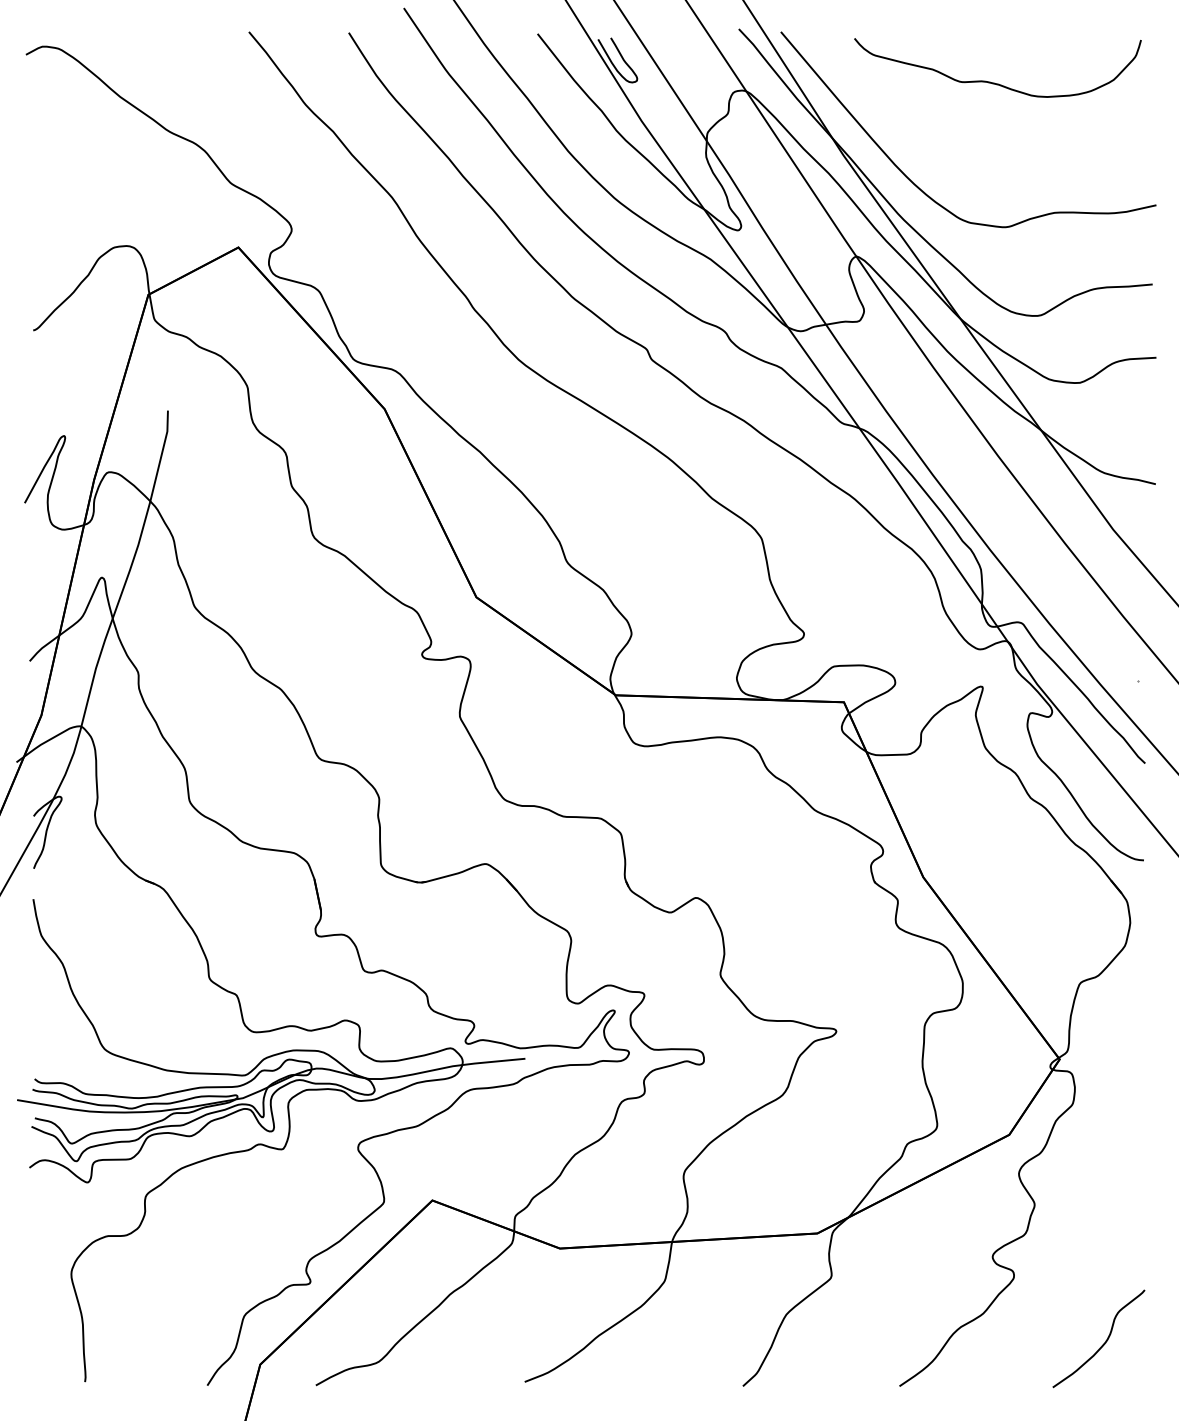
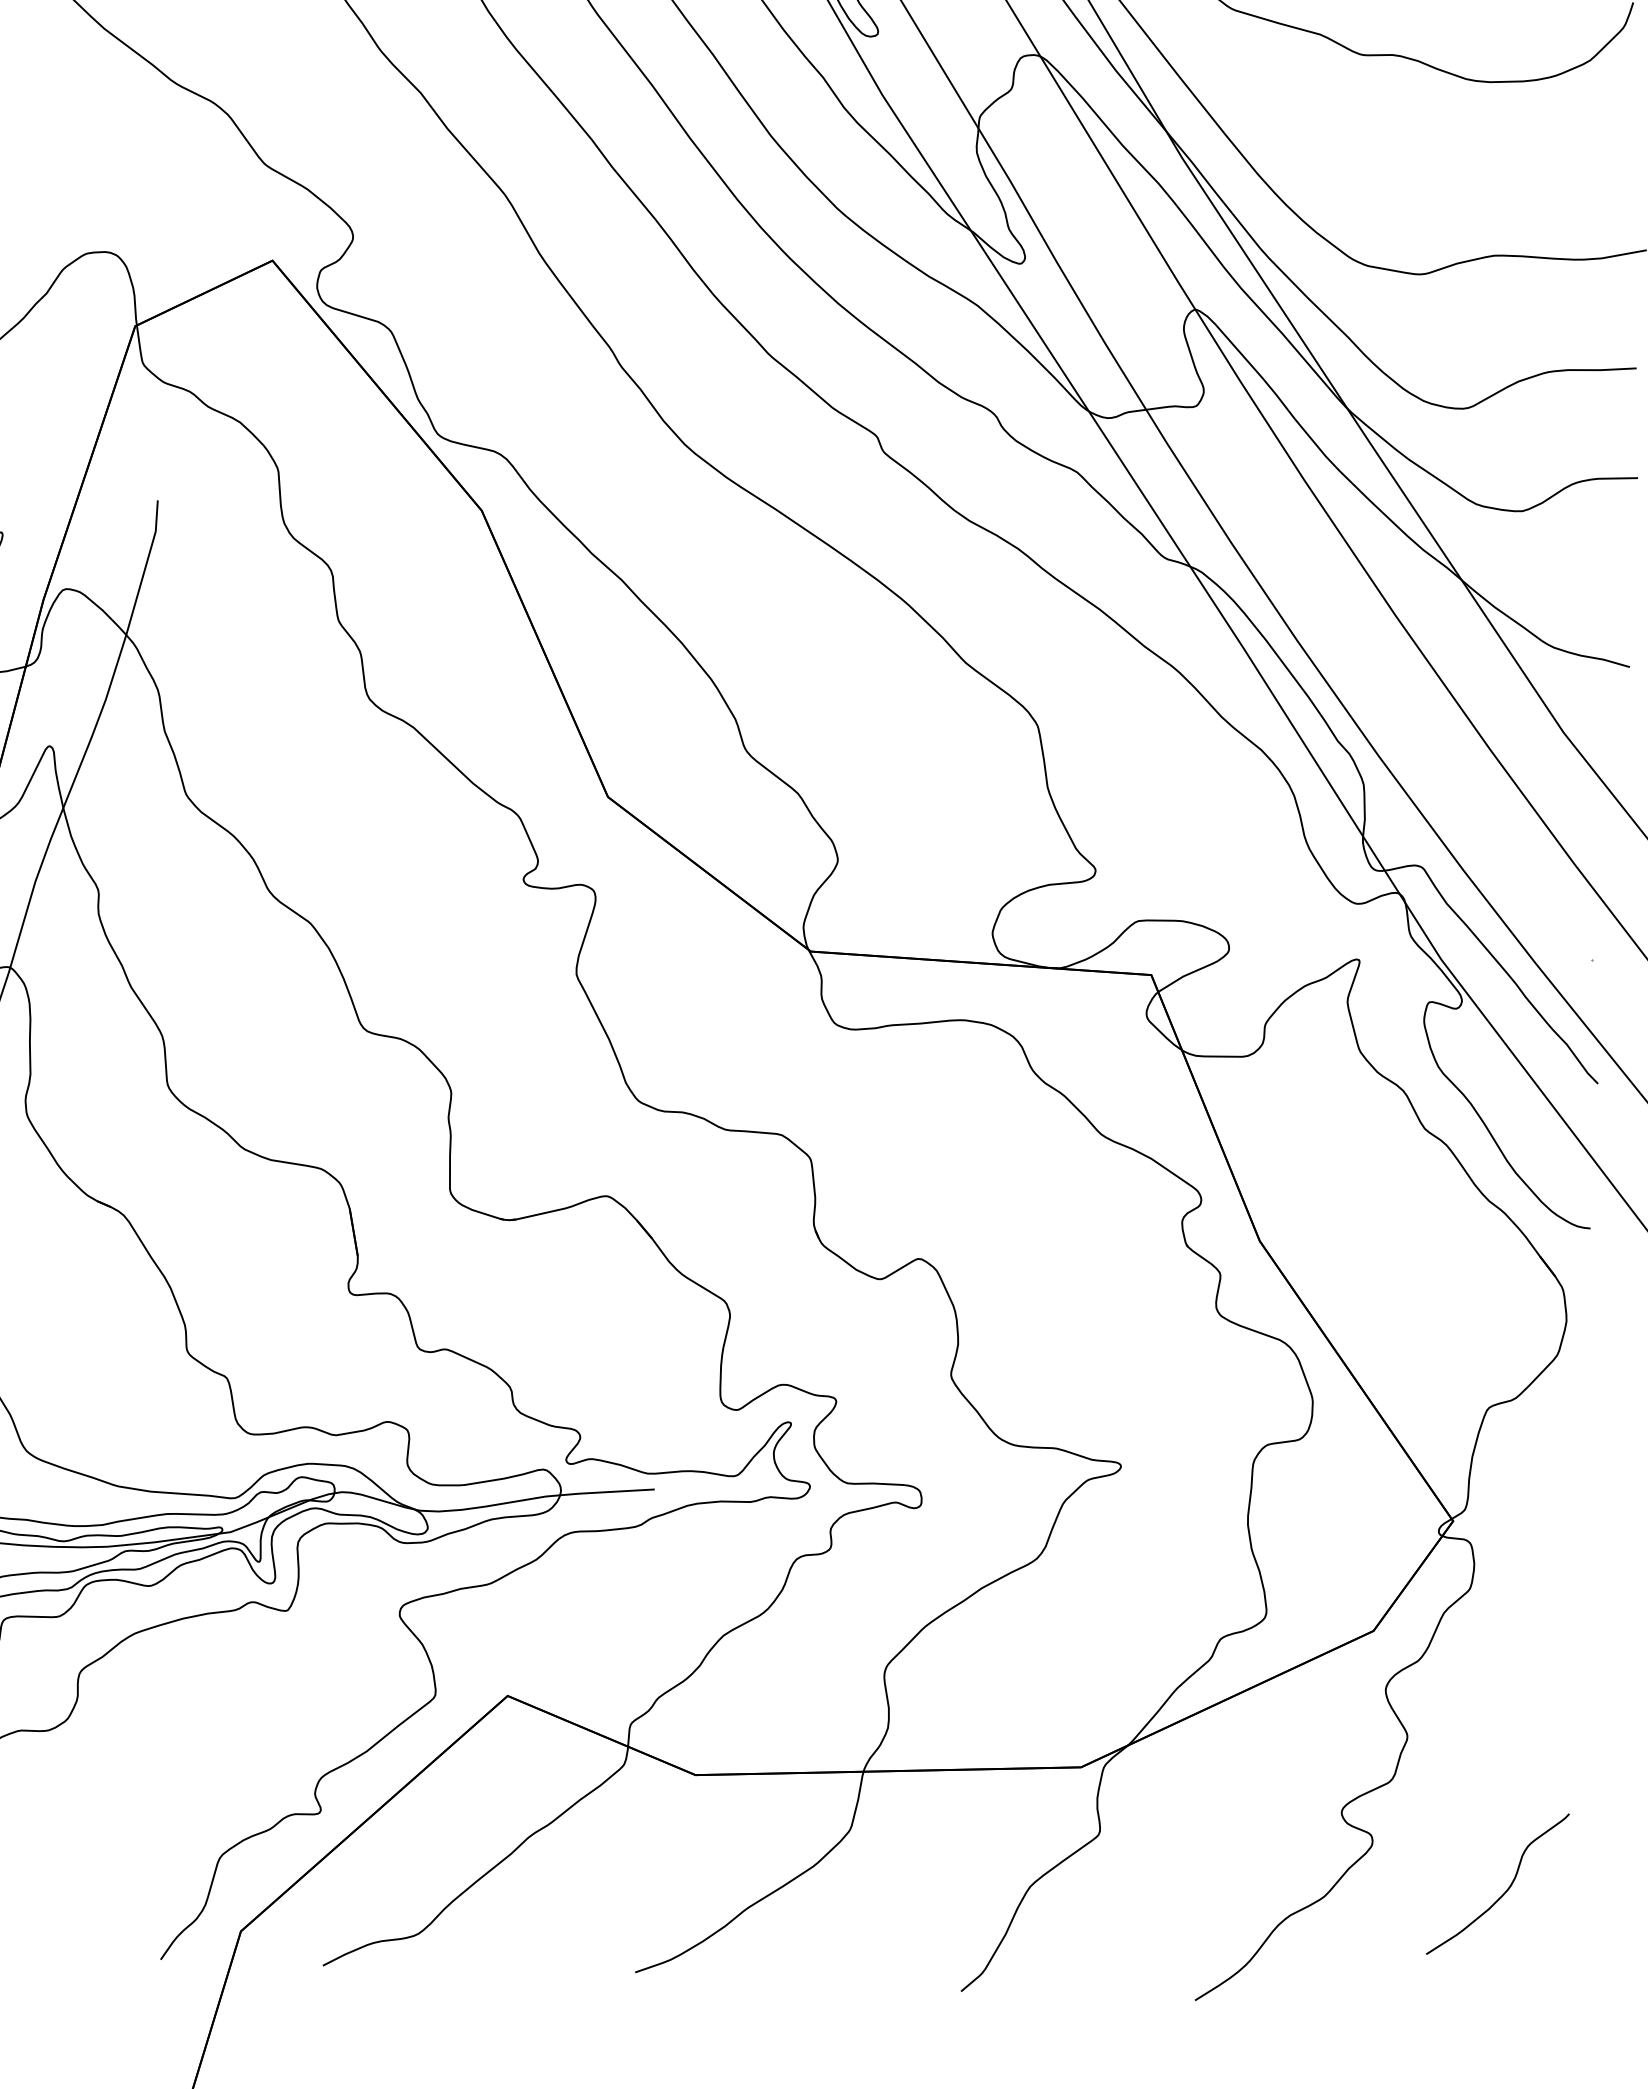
curve: (1103, 1343) -> (1504, 1891), moved

